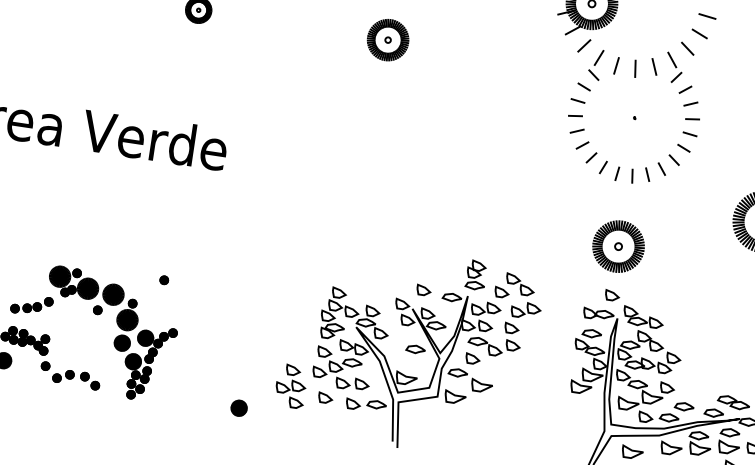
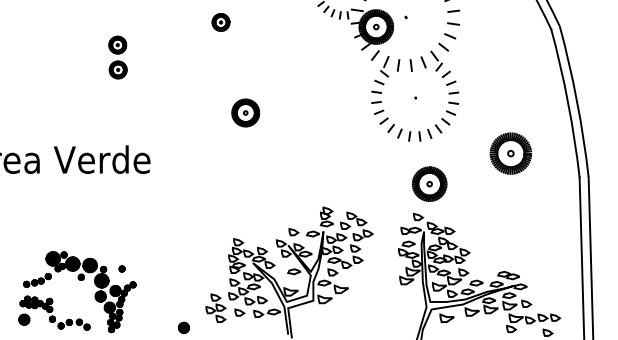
part: (387, 39) -> (245, 112), moved
part: (618, 245) -> (429, 183), moved
part: (163, 279) -> (121, 268), moved

